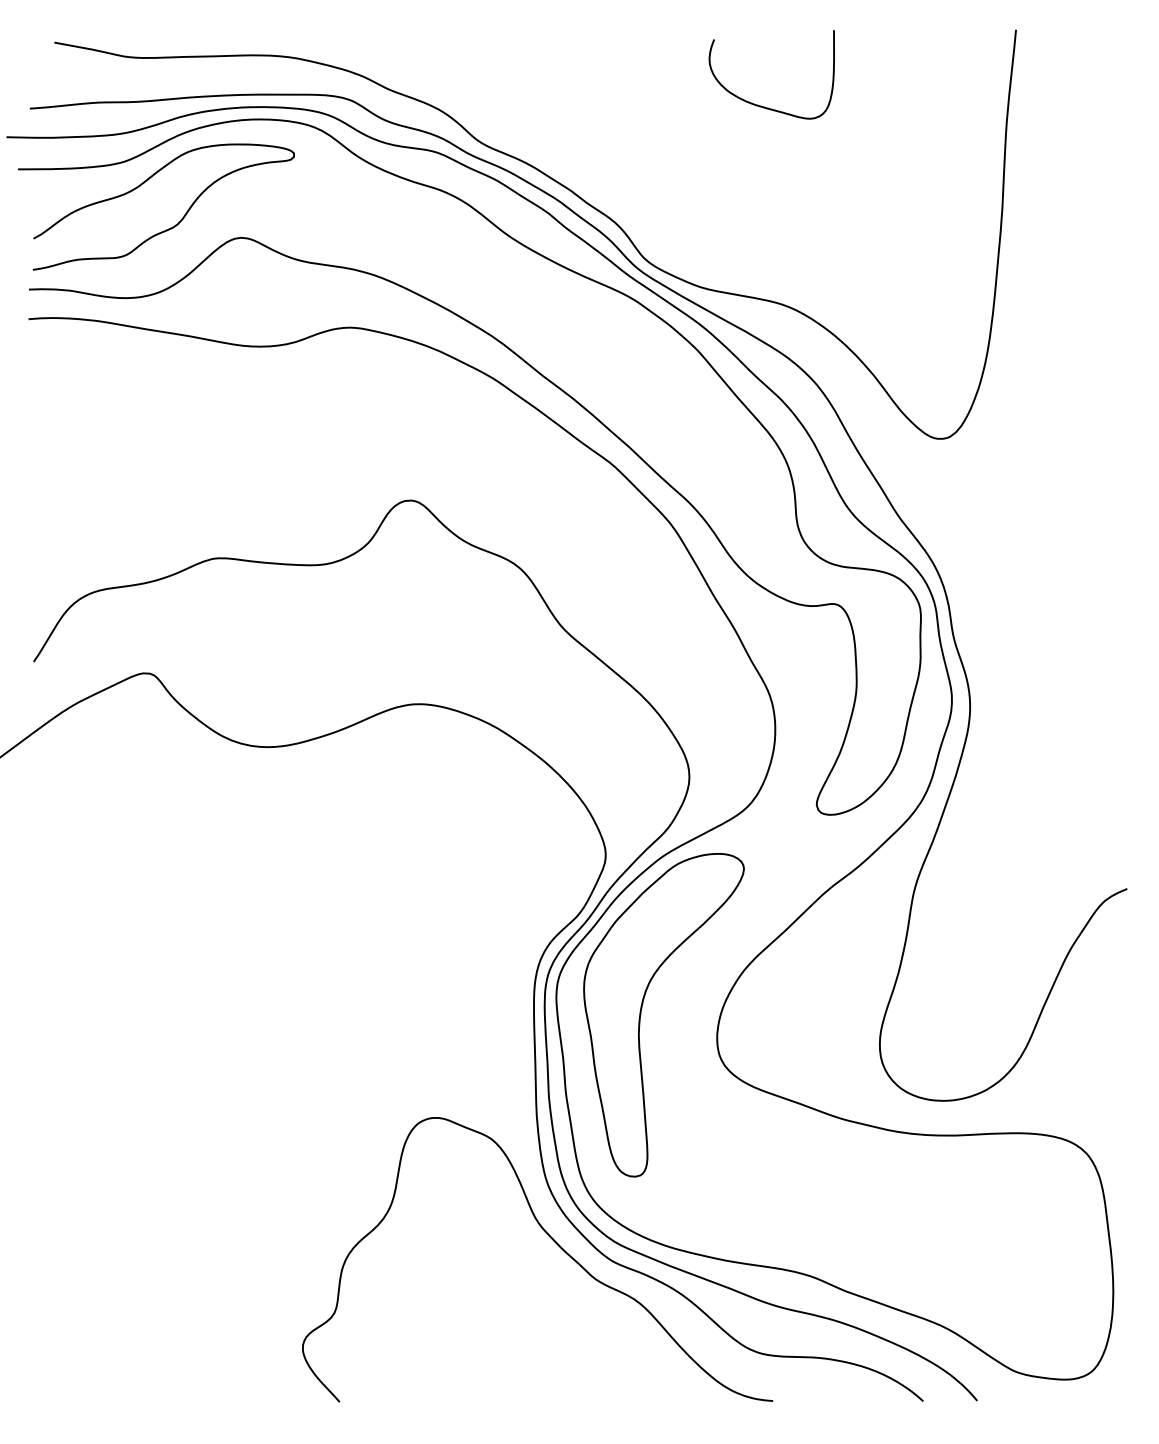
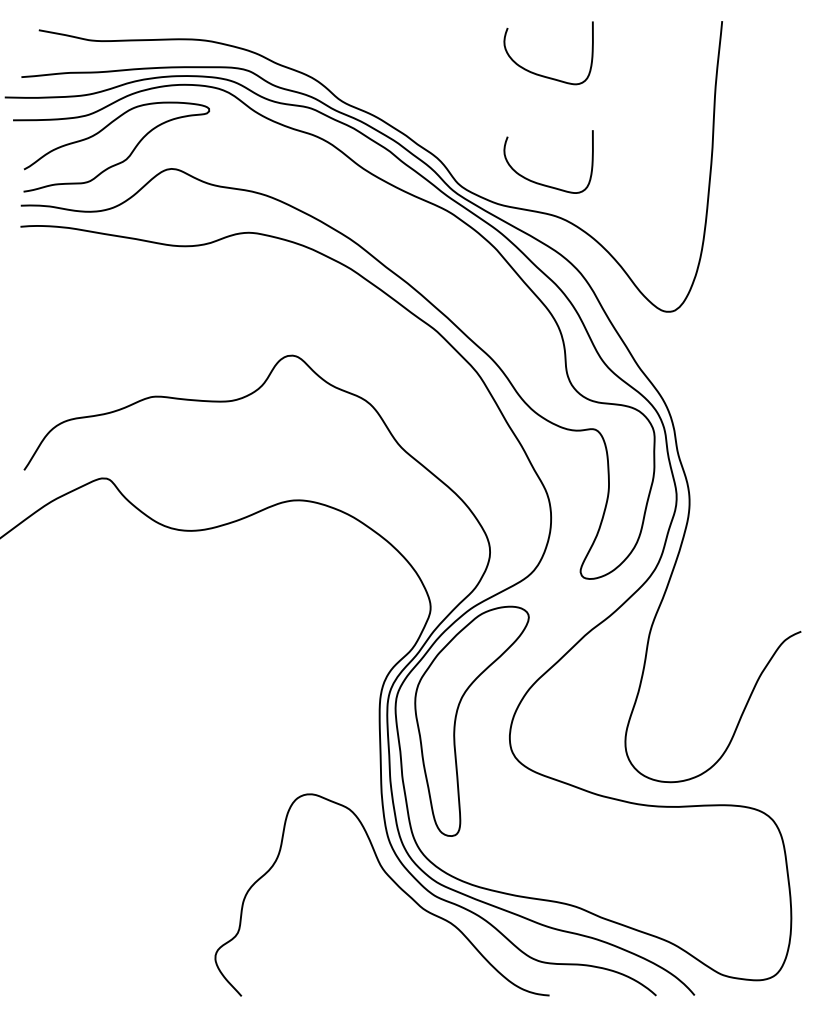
curve: (761, 258) -> (541, 183), added

